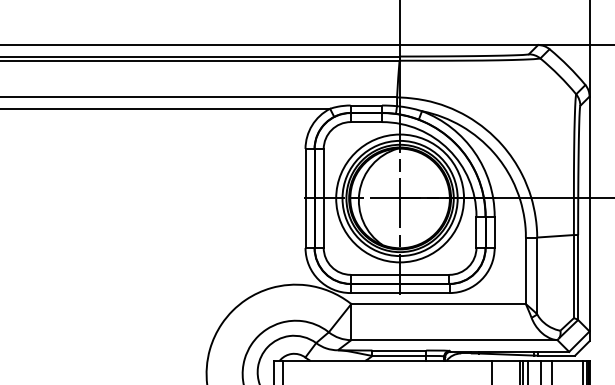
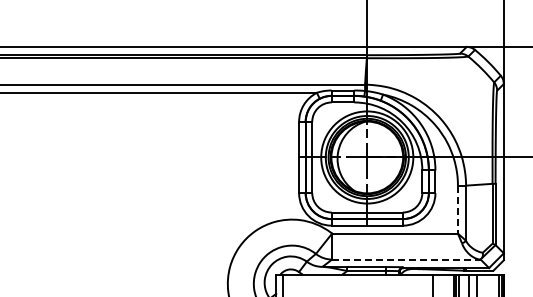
line: (525, 270) -> (457, 209), solid -> dashed
line: (454, 340) -> (406, 259), solid -> dashed

